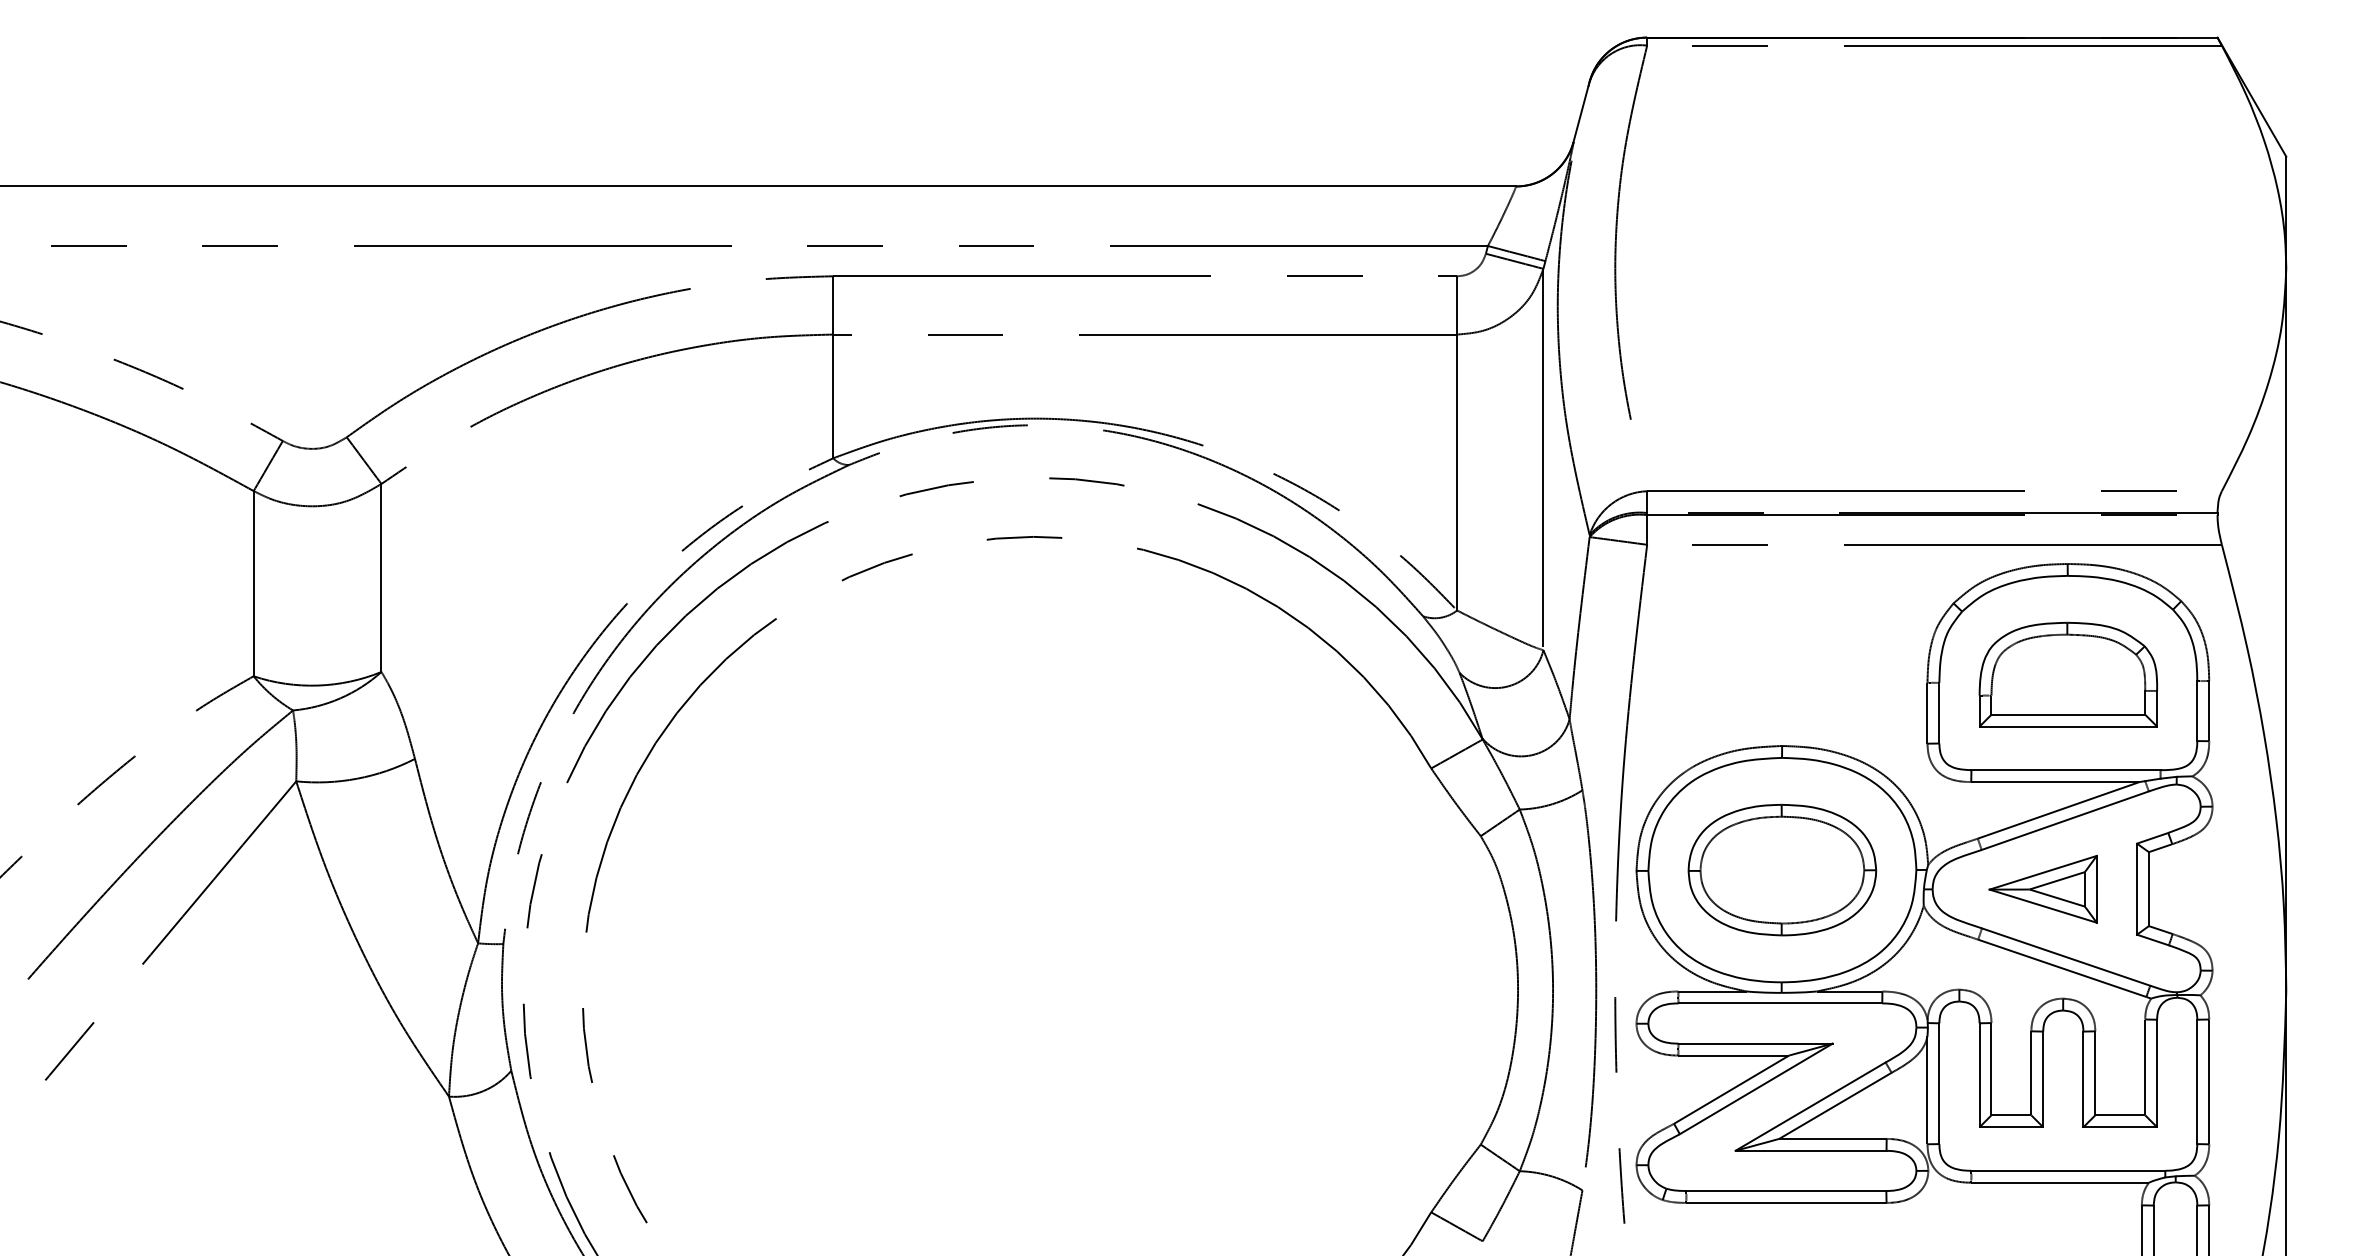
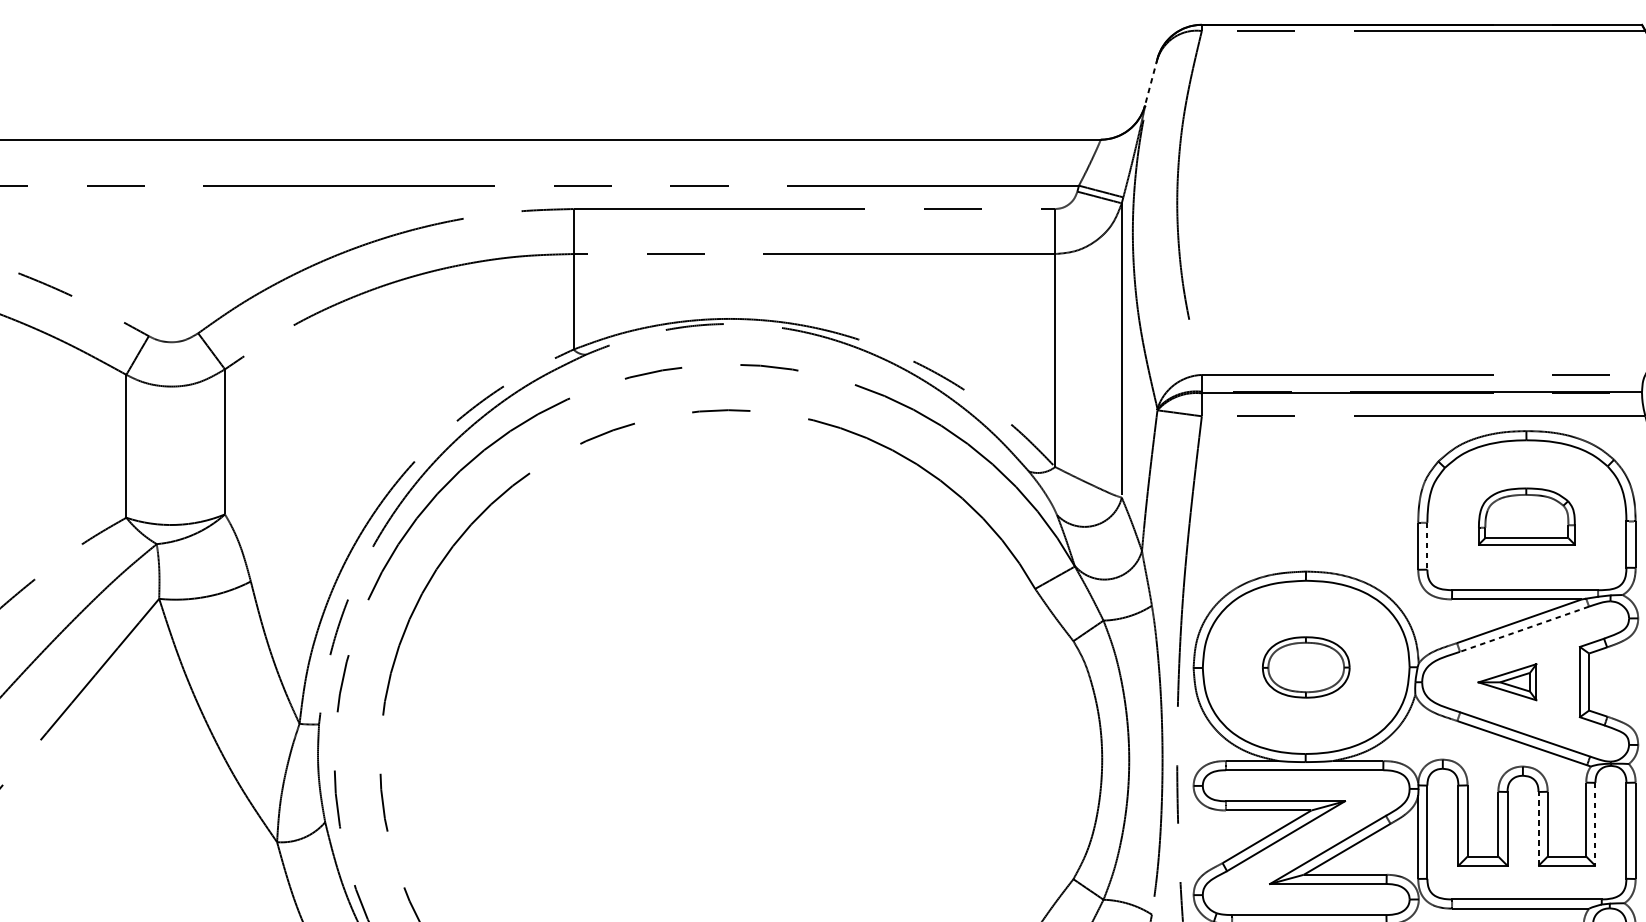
line: (1581, 112) -> (1151, 82), solid -> dashed
part: (2067, 674) -> (1526, 516), size x0.7
line: (1939, 713) -> (1427, 546), solid -> dashed
line: (2065, 820) -> (1524, 629), solid -> dashed
part: (1782, 870) -> (1306, 667), size x0.6
part: (2042, 889) -> (1506, 682), size x0.7
line: (2157, 1073) -> (1595, 824), solid -> dashed
line: (2083, 1079) -> (1538, 828), solid -> dashed

